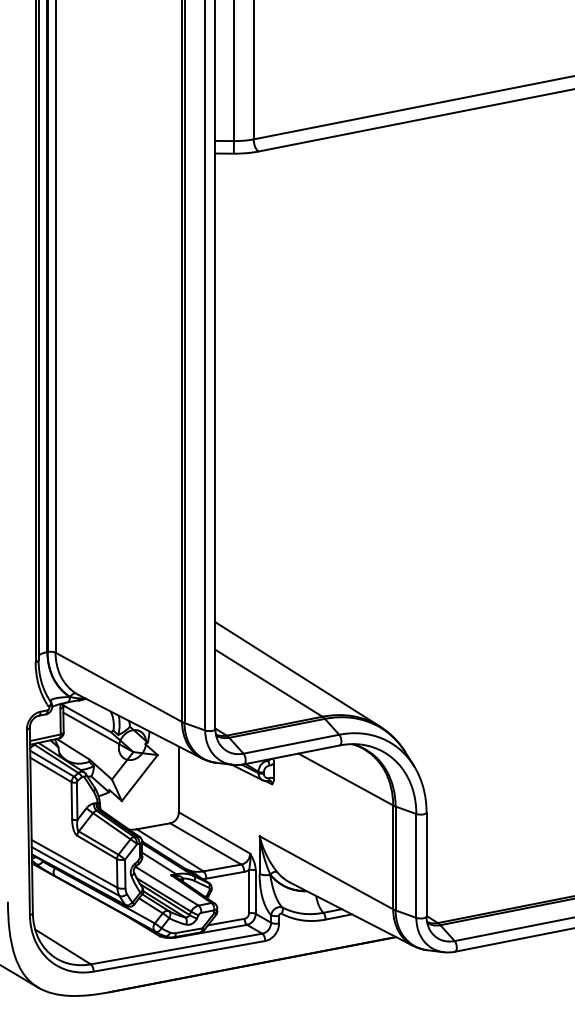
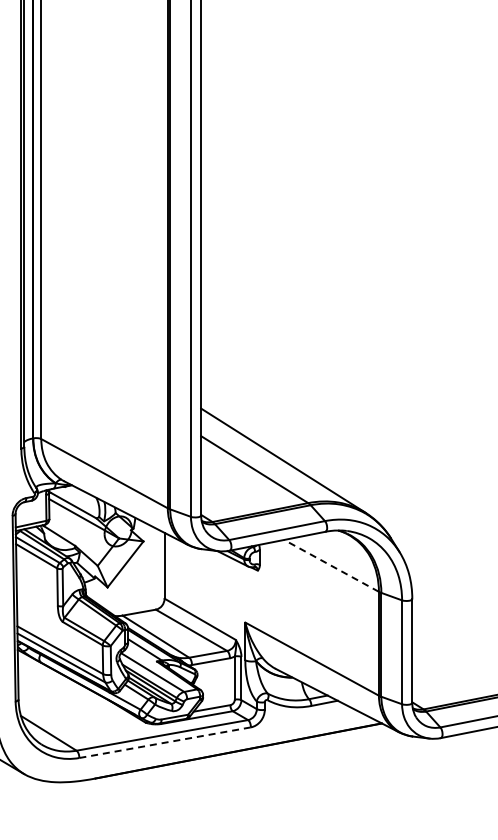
line: (345, 779) -> (331, 565), solid -> dashed
line: (179, 956) -> (165, 742), solid -> dashed

